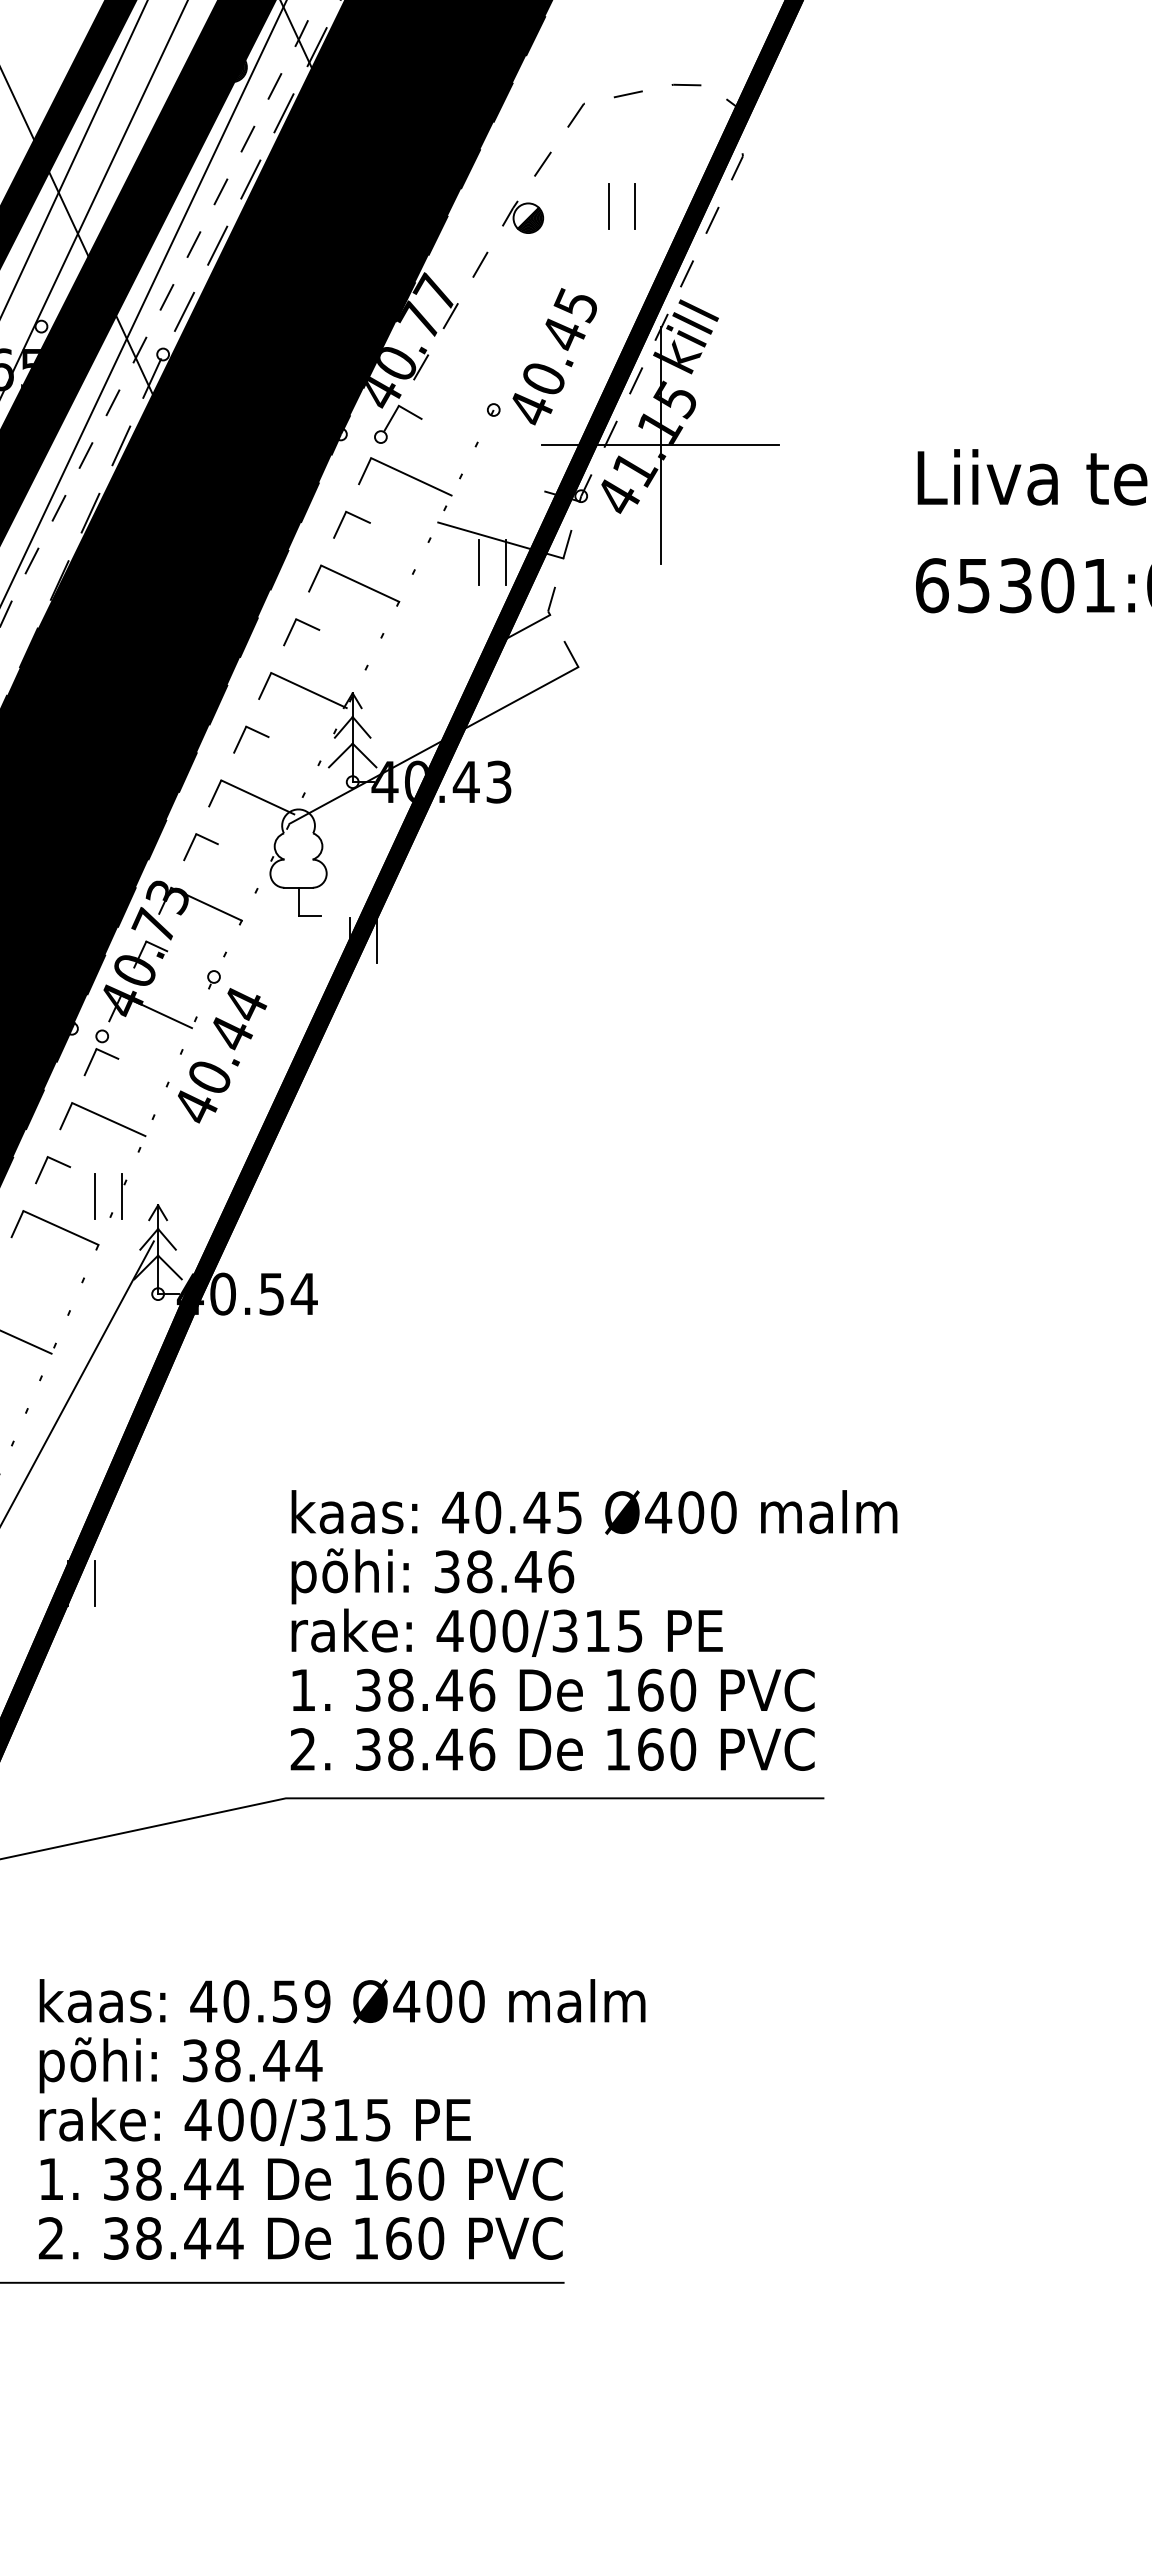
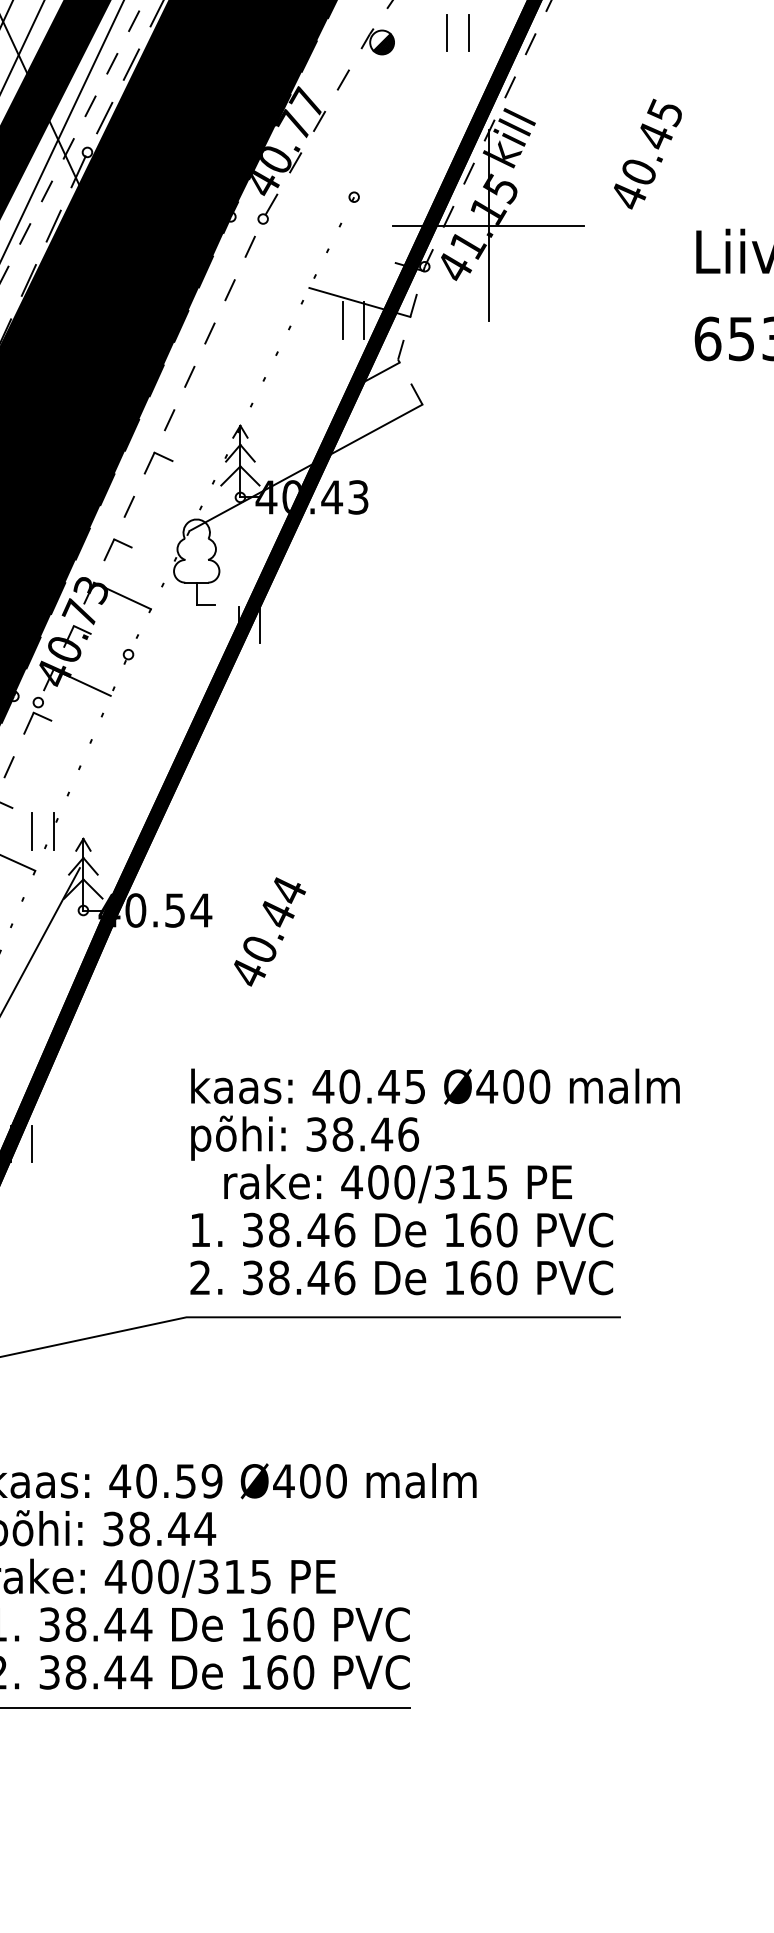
text: (554, 356) -> (647, 154), moved
line: (409, 411) -> (286, 198), removed
line: (411, 476) -> (287, 250), removed
line: (357, 516) -> (244, 283), removed
line: (360, 583) -> (246, 337), removed
line: (307, 624) -> (203, 370), removed
line: (308, 690) -> (204, 423), removed
line: (257, 797) -> (163, 509), removed
text: (222, 1055) -> (270, 931), moved
line: (108, 1119) -> (43, 769), removed
text: (506, 1632) -> (397, 1183), moved

